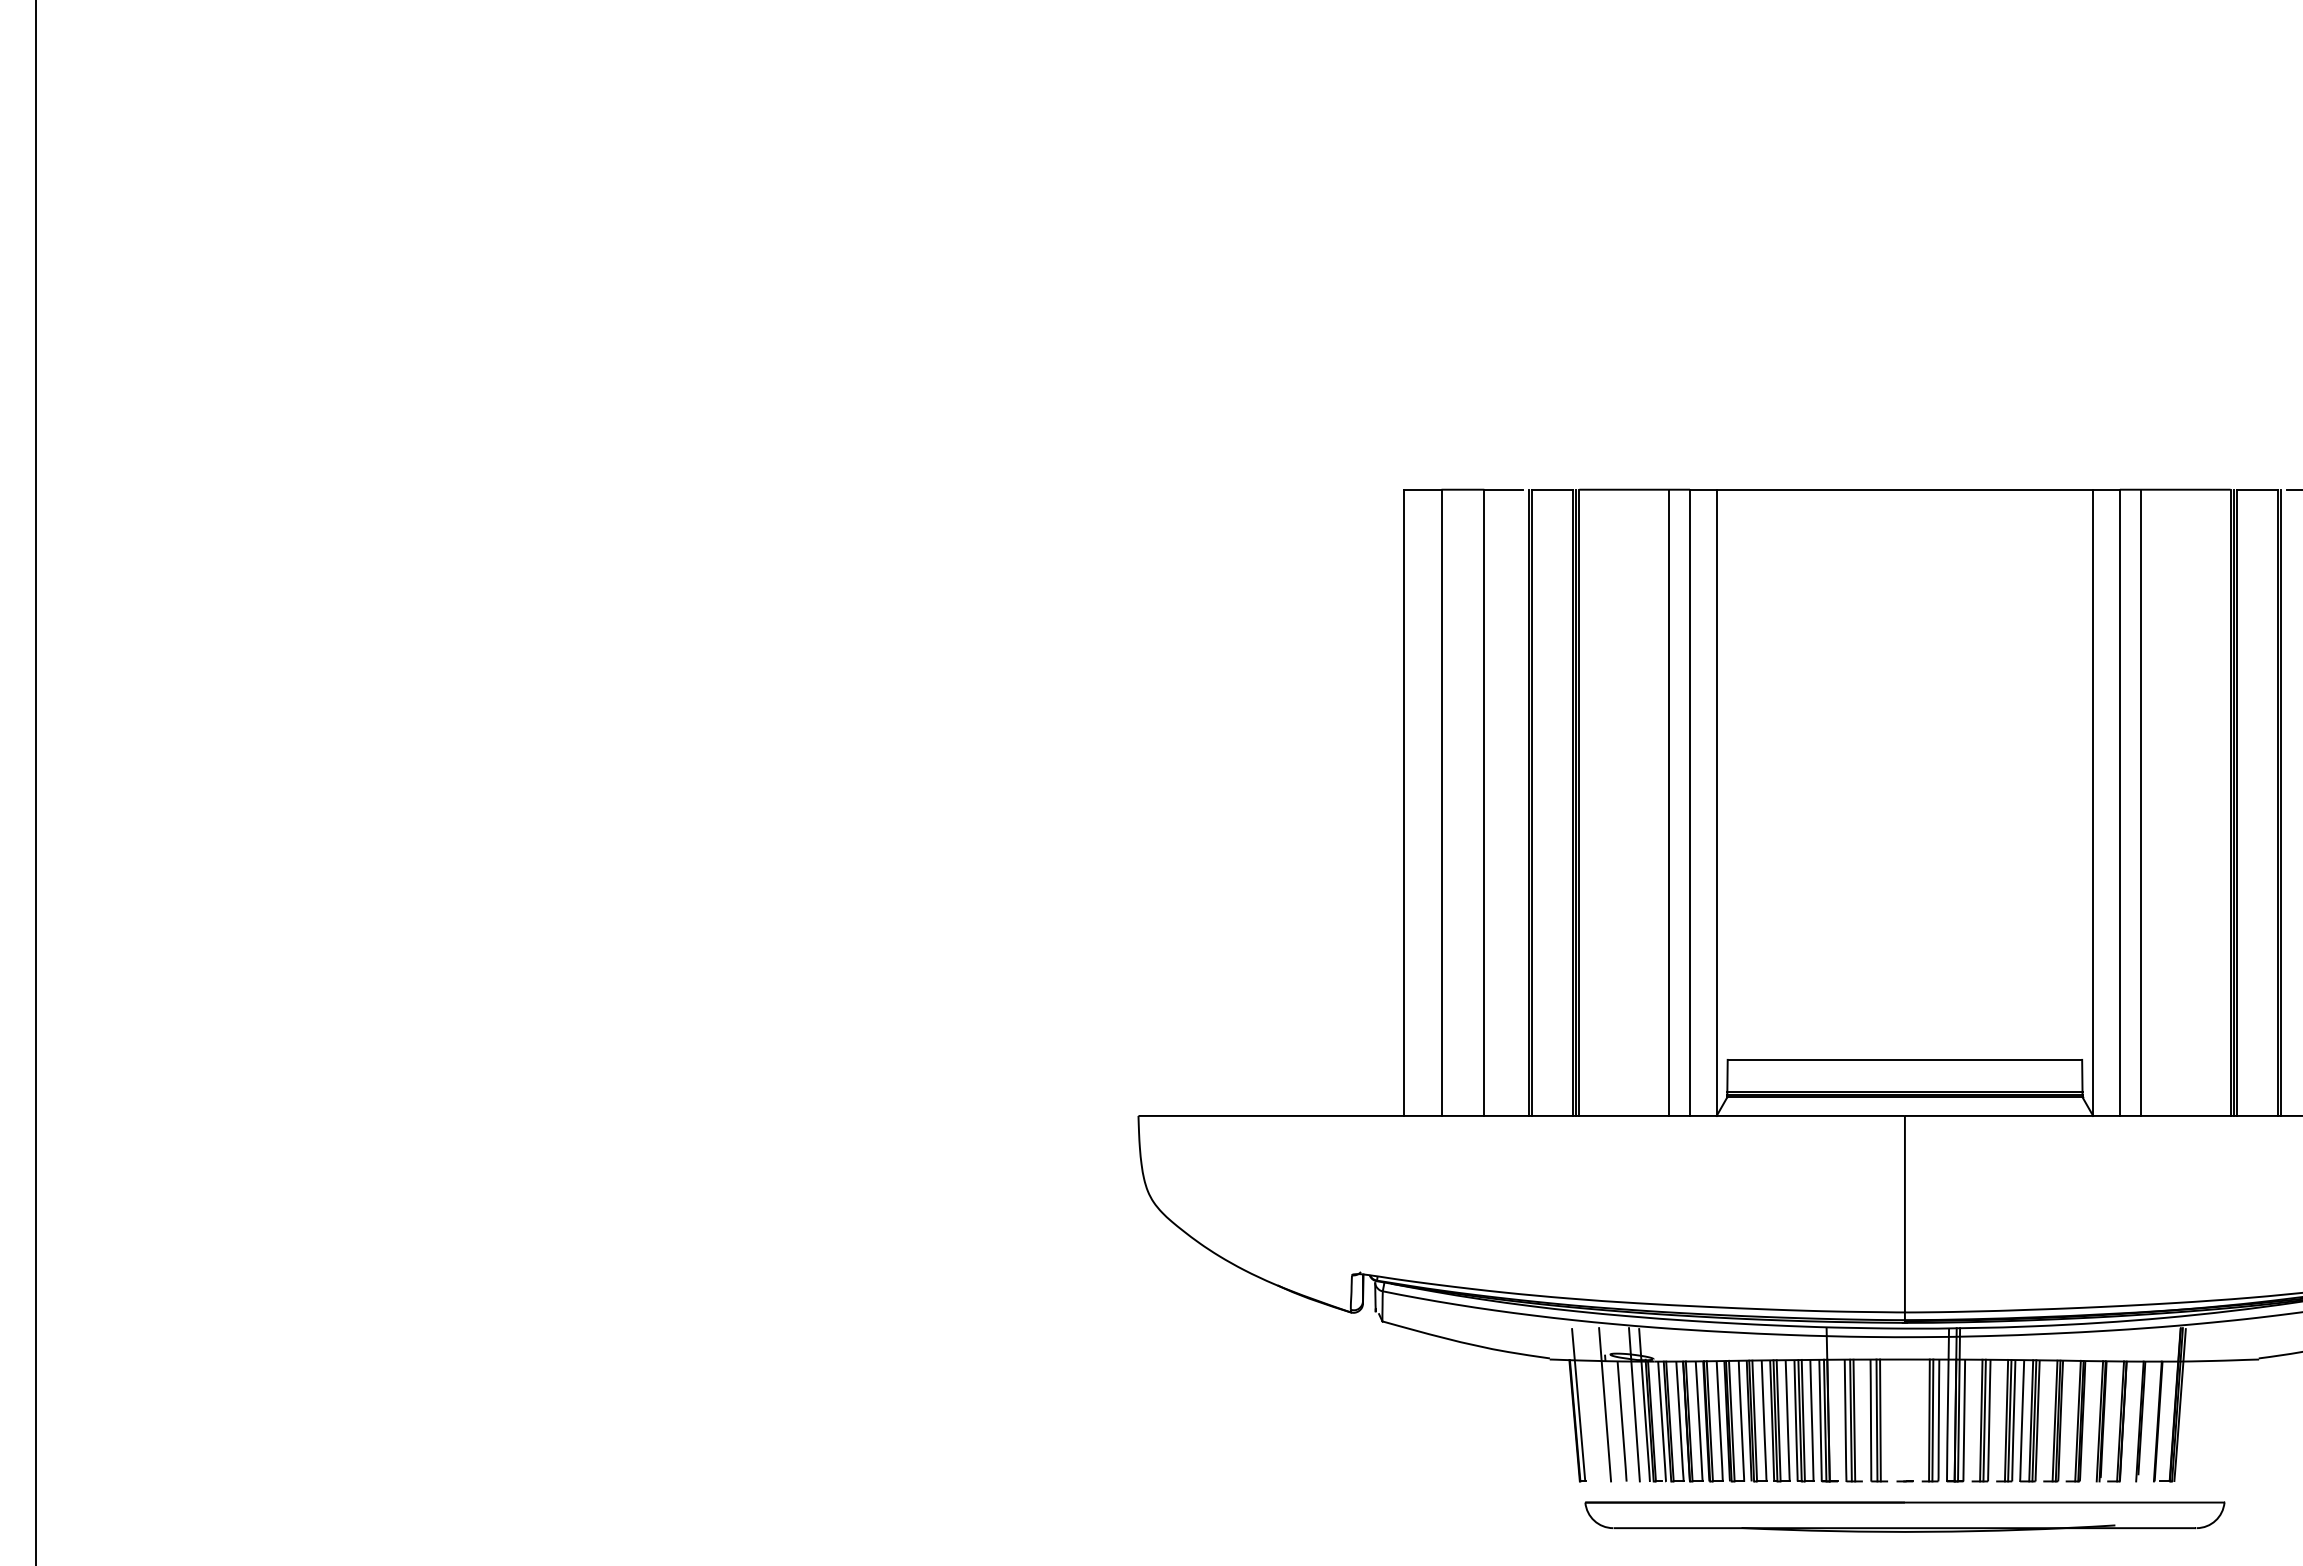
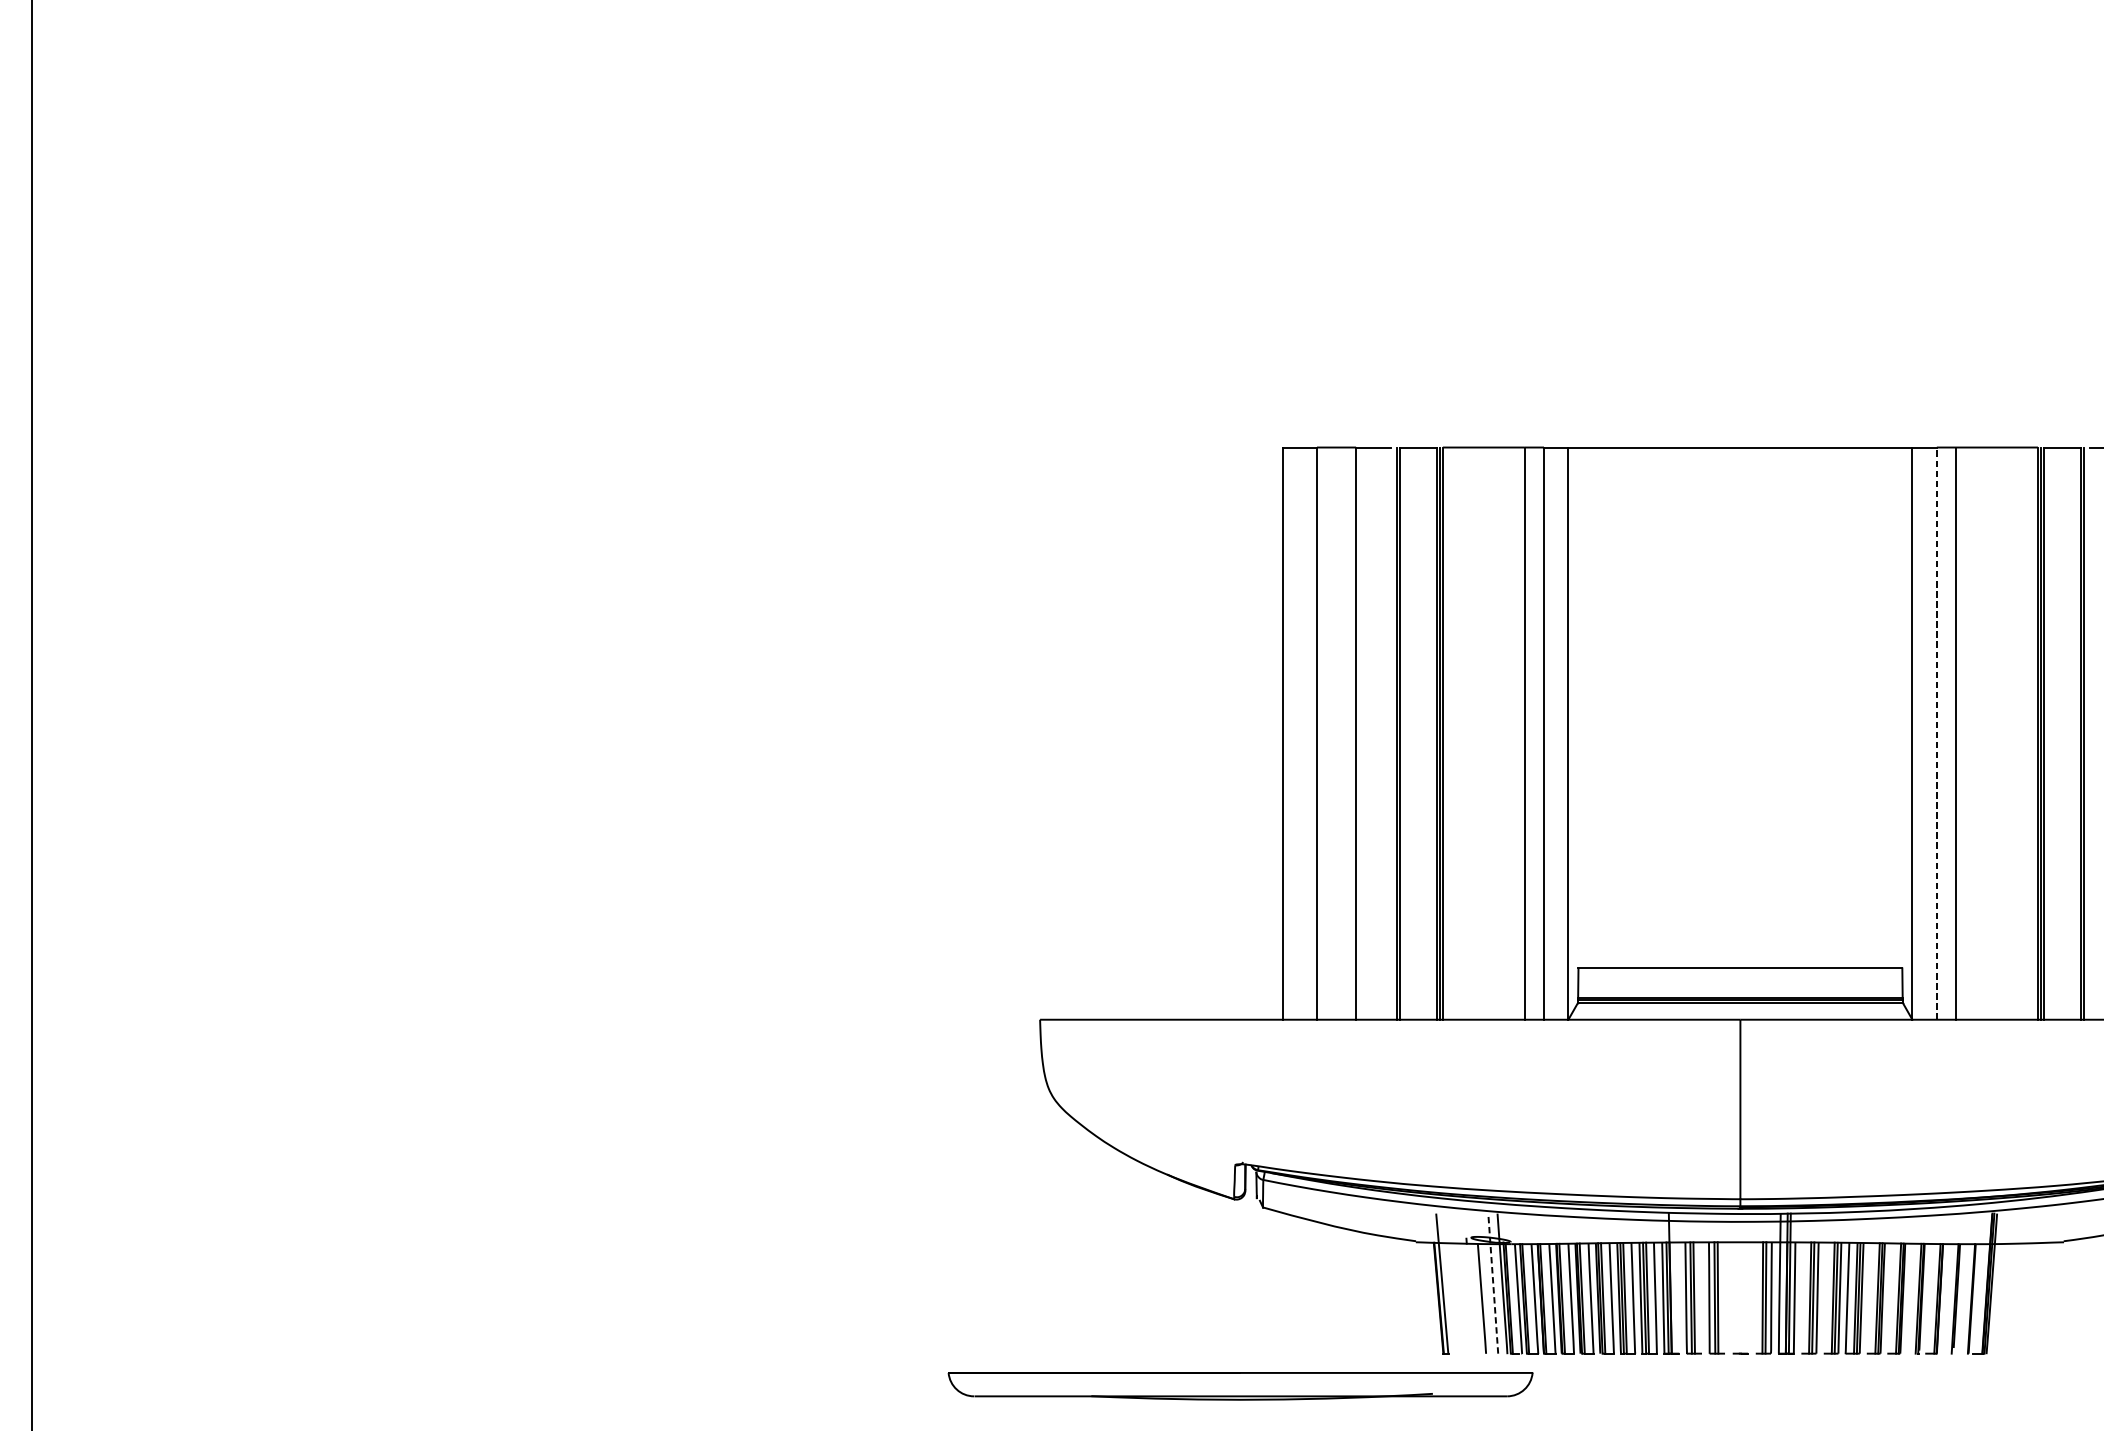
line: (2119, 802) -> (1936, 733), solid -> dashed
line: (1605, 1404) -> (1466, 1283), removed
line: (1634, 1404) -> (1493, 1283), solid -> dashed
part: (1904, 1516) -> (1240, 1385), moved

